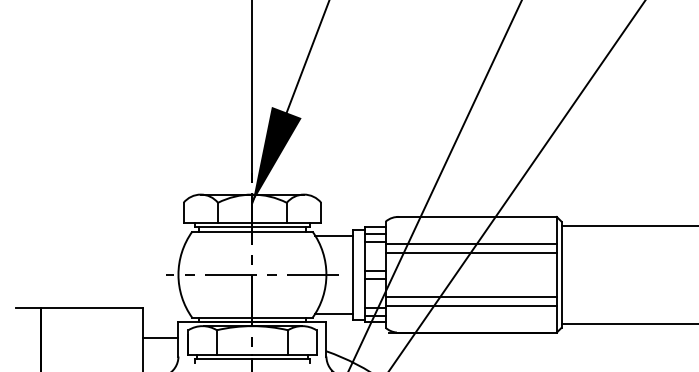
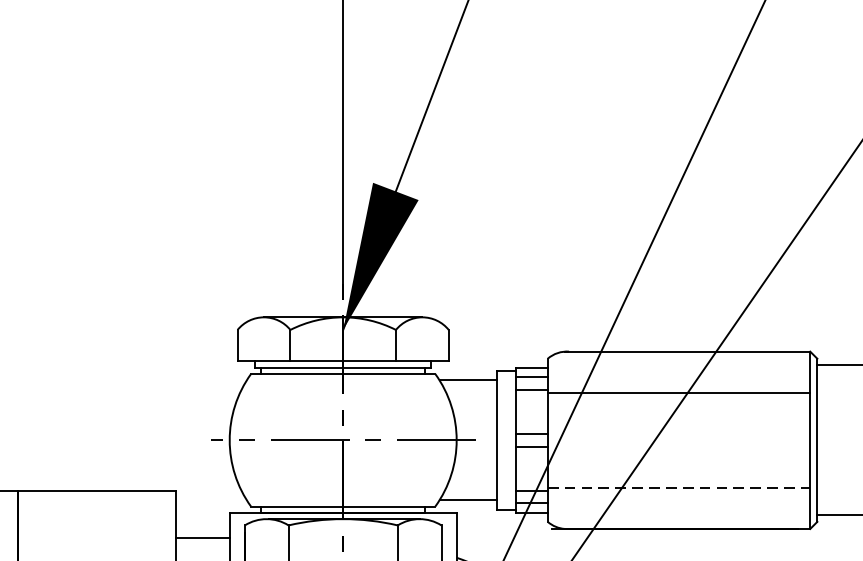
line: (470, 252) -> (677, 406), removed
line: (470, 296) -> (677, 473), removed
line: (471, 305) -> (679, 487), solid -> dashed

